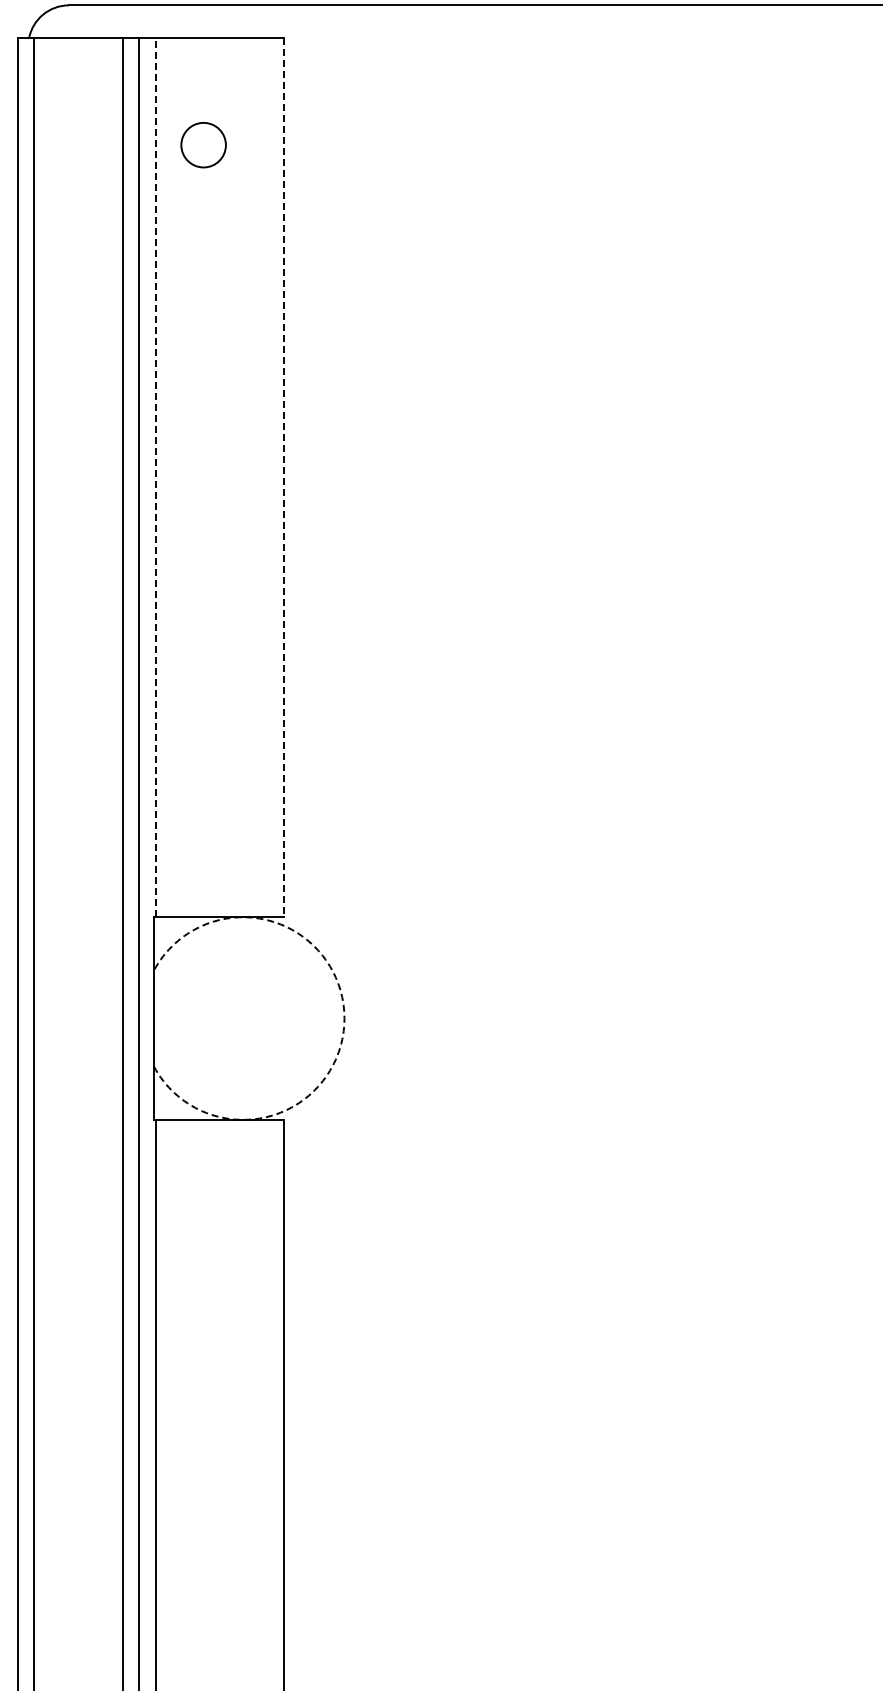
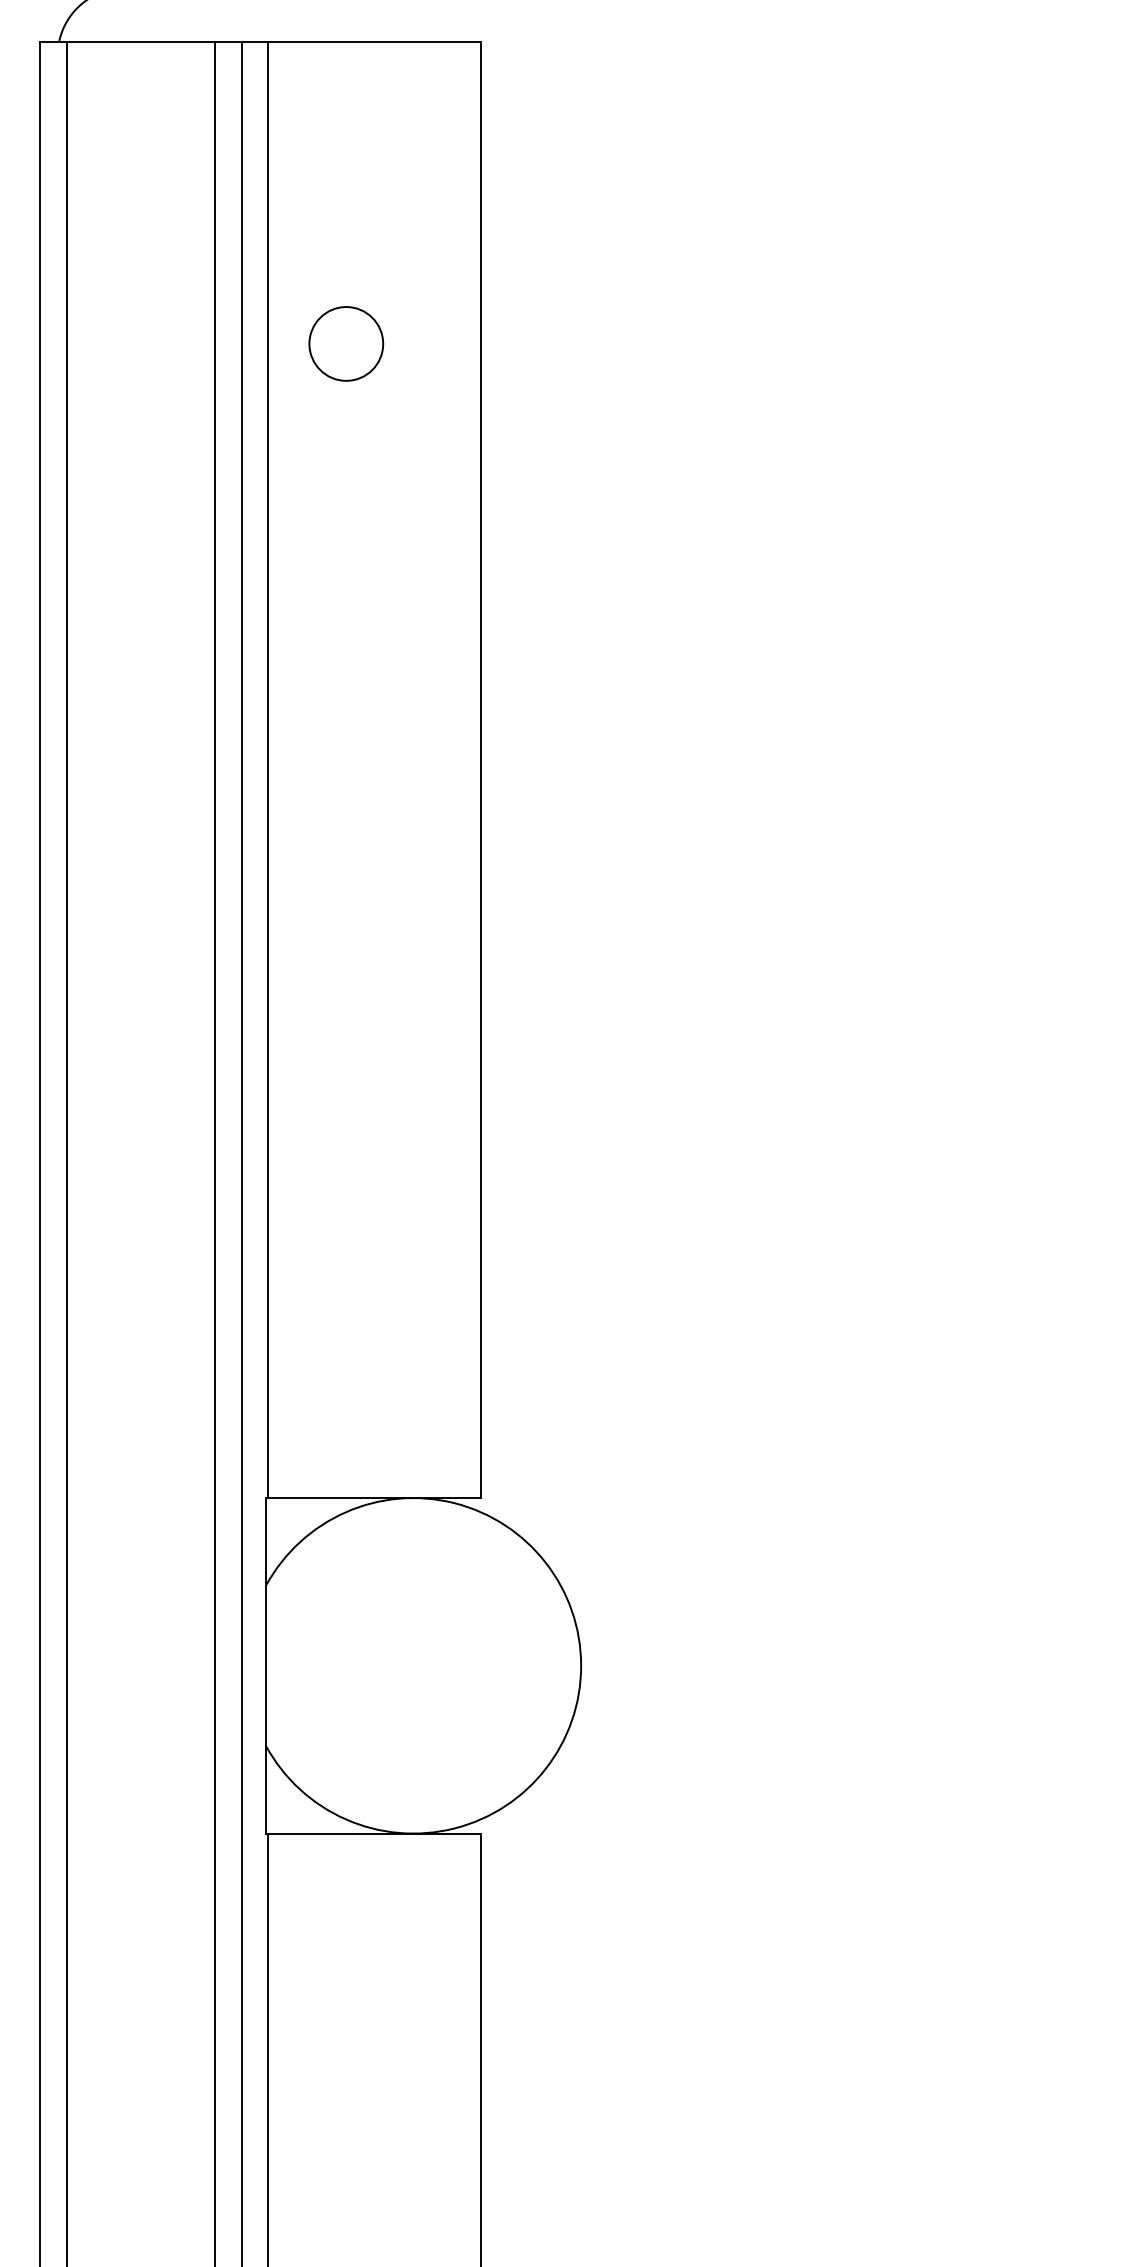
circle: (203, 145) -> (346, 344), moved
line: (155, 477) -> (268, 769), dashed -> solid
line: (283, 477) -> (480, 769), dashed -> solid
arc: (344, 1018) -> (581, 1665), dashed -> solid

